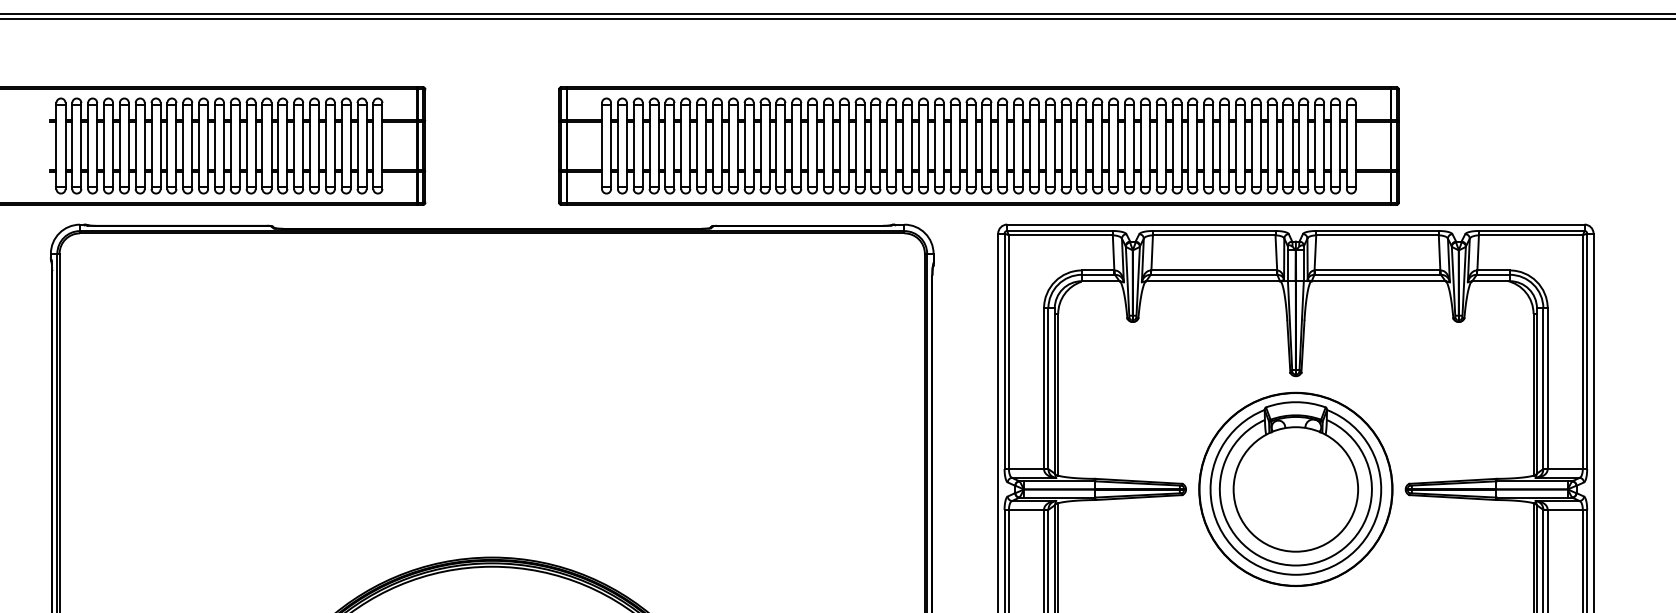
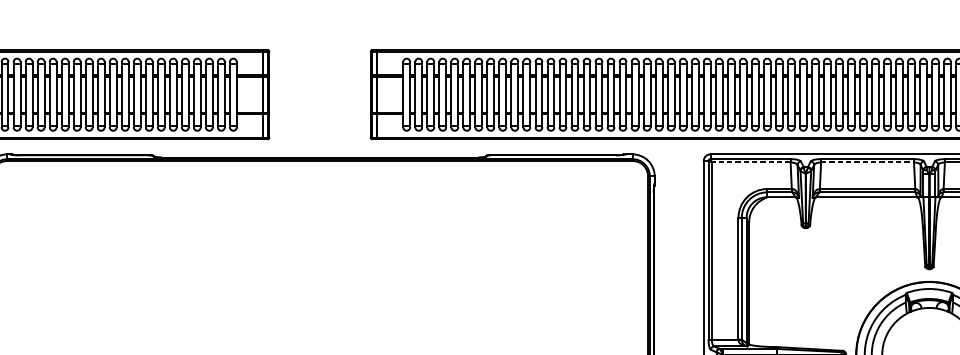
line: (1060, 235) -> (750, 162), solid -> dashed
line: (1214, 235) -> (867, 162), solid -> dashed

